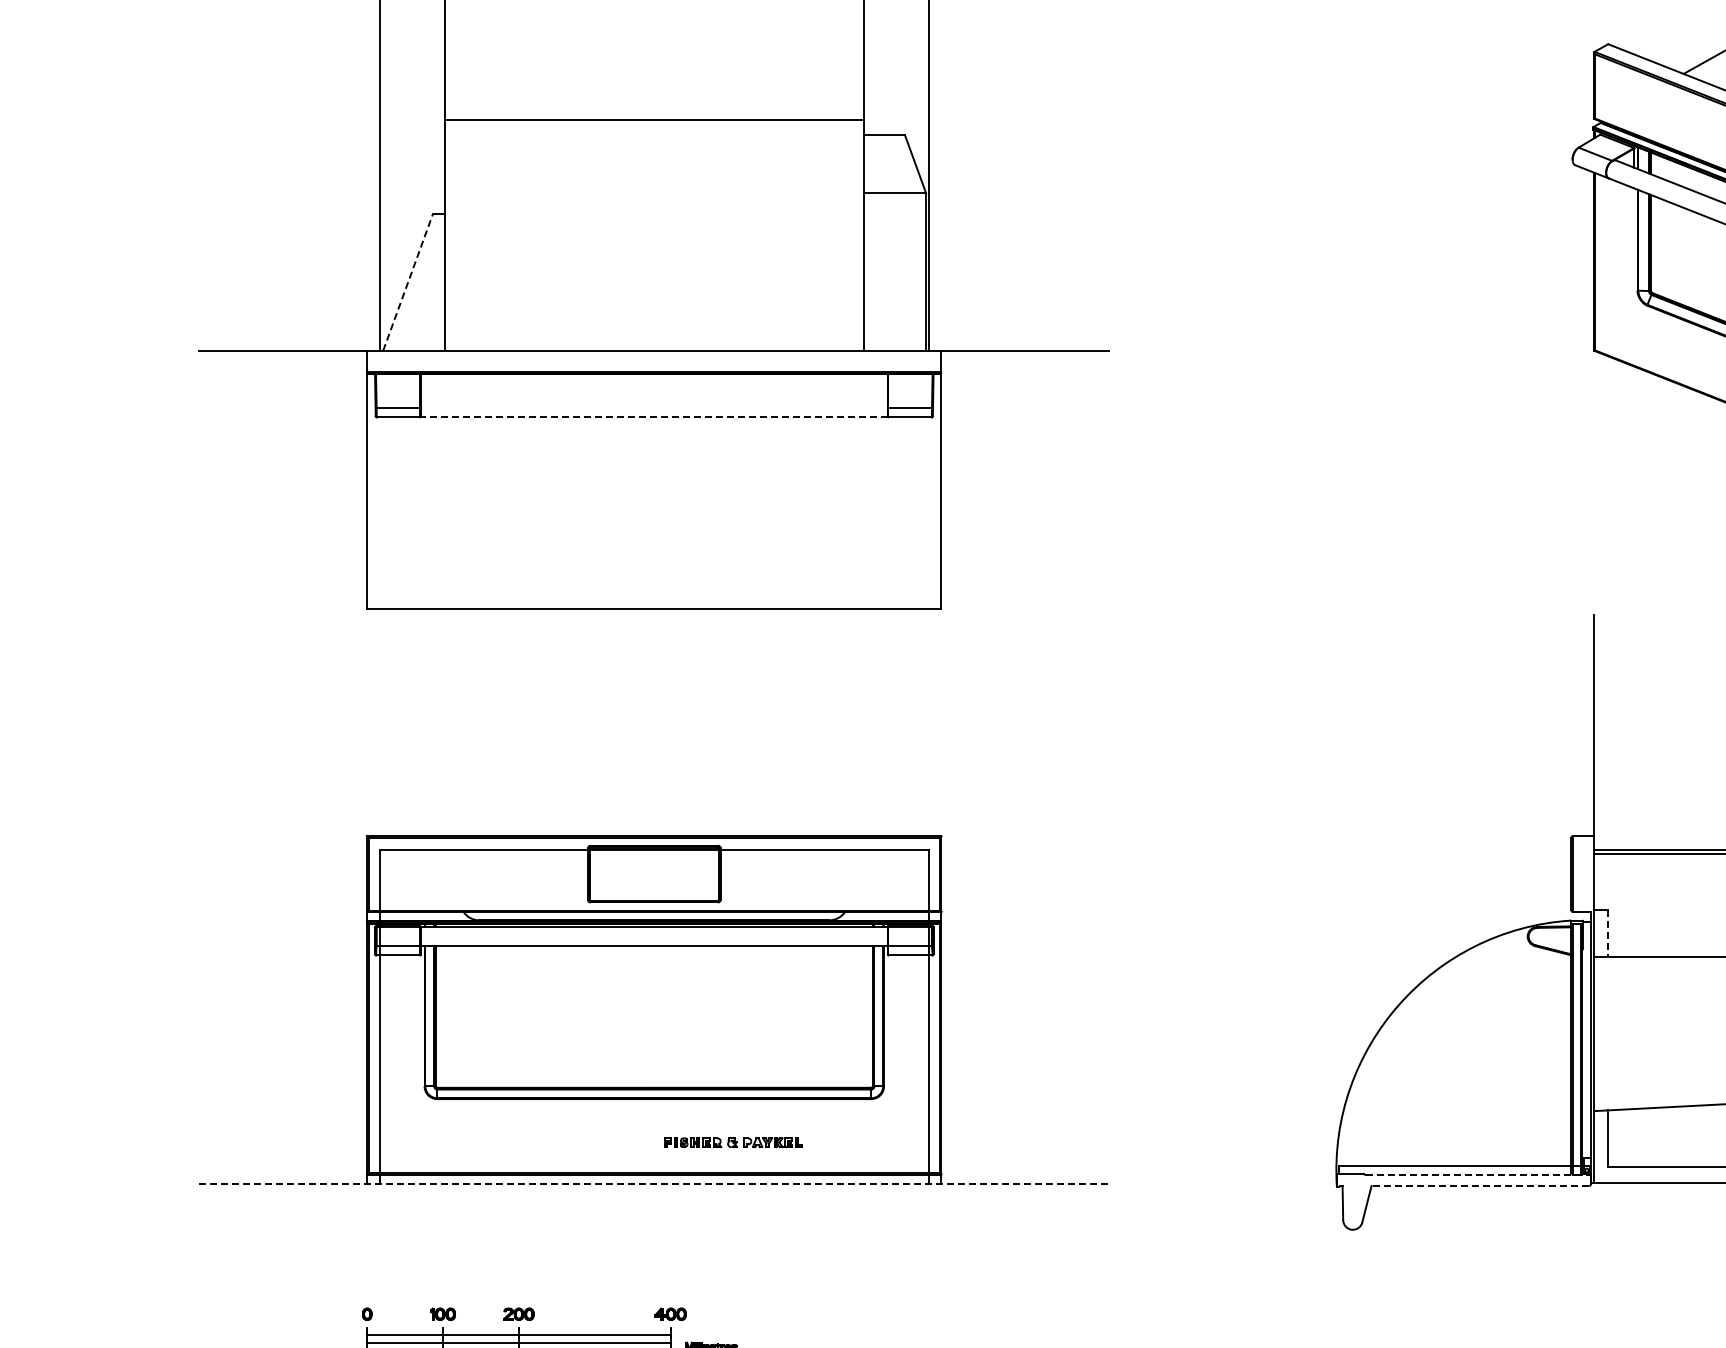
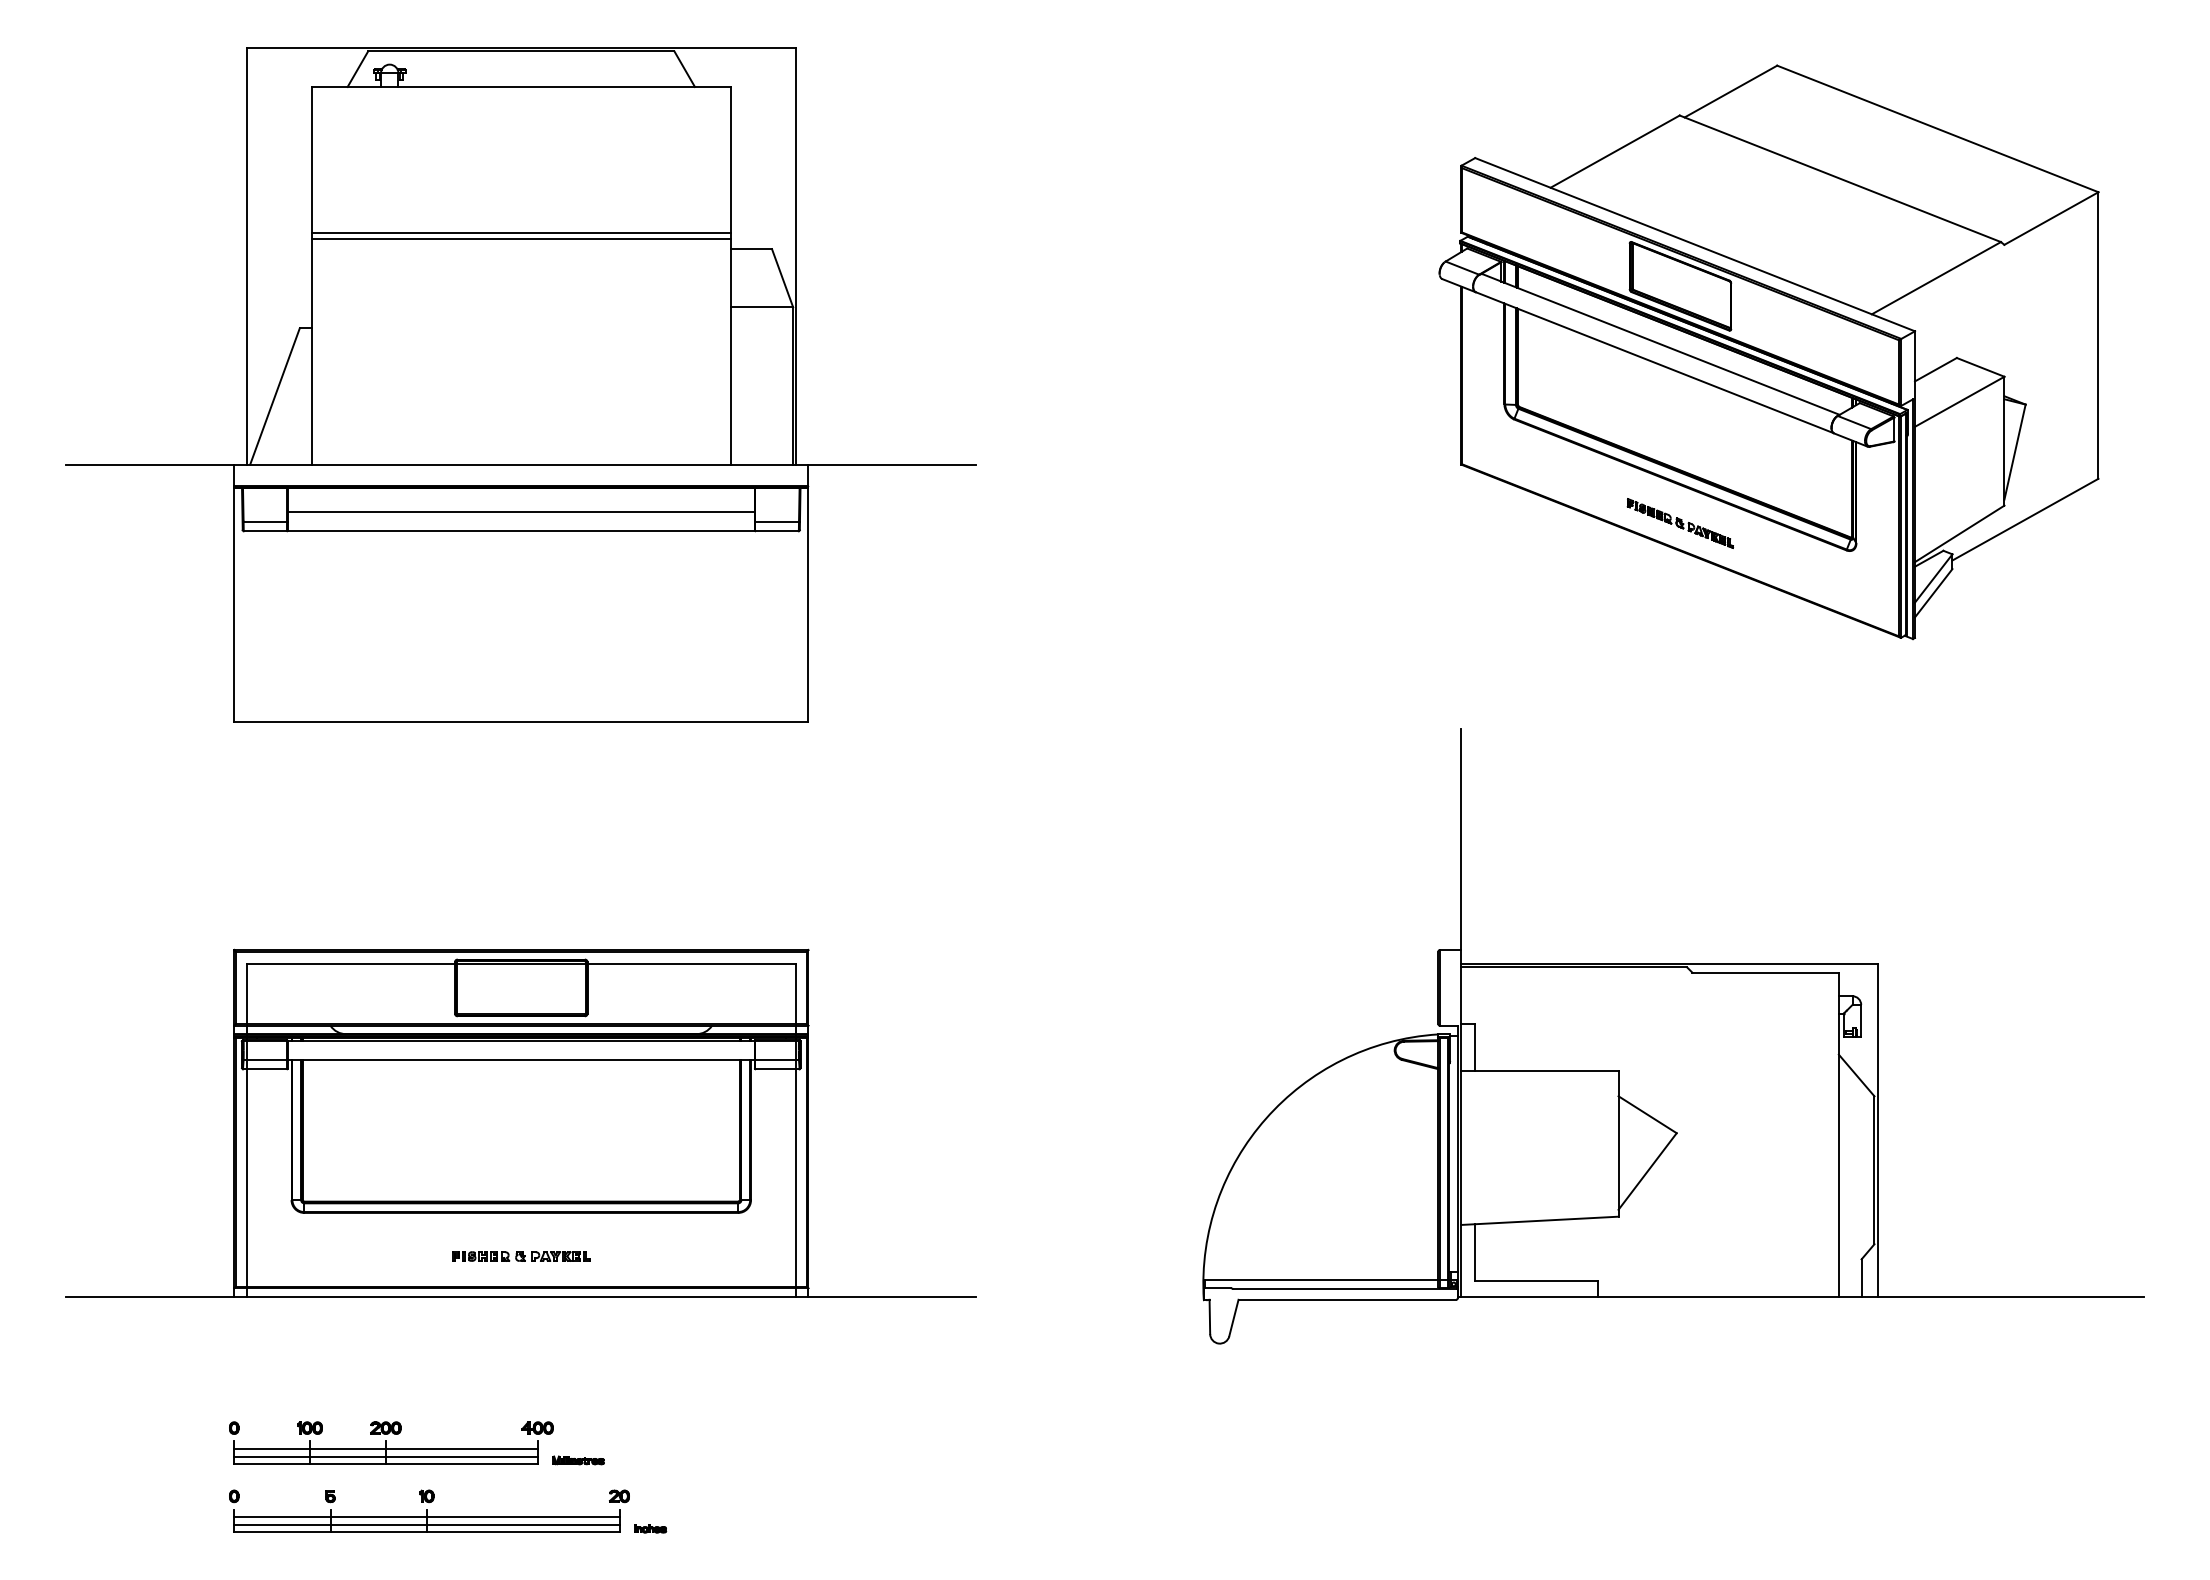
line: (653, 124) -> (520, 238), added
line: (408, 282) -> (275, 396), dashed -> solid
line: (654, 397) -> (521, 511), added
line: (654, 417) -> (521, 531), dashed -> solid
line: (1608, 934) -> (1475, 1048), dashed -> solid
part: (733, 1142) -> (521, 1256), moved
line: (1478, 1175) -> (1345, 1289), dashed -> solid
line: (654, 1183) -> (521, 1297), dashed -> solid
line: (1480, 1185) -> (1347, 1299), dashed -> solid

